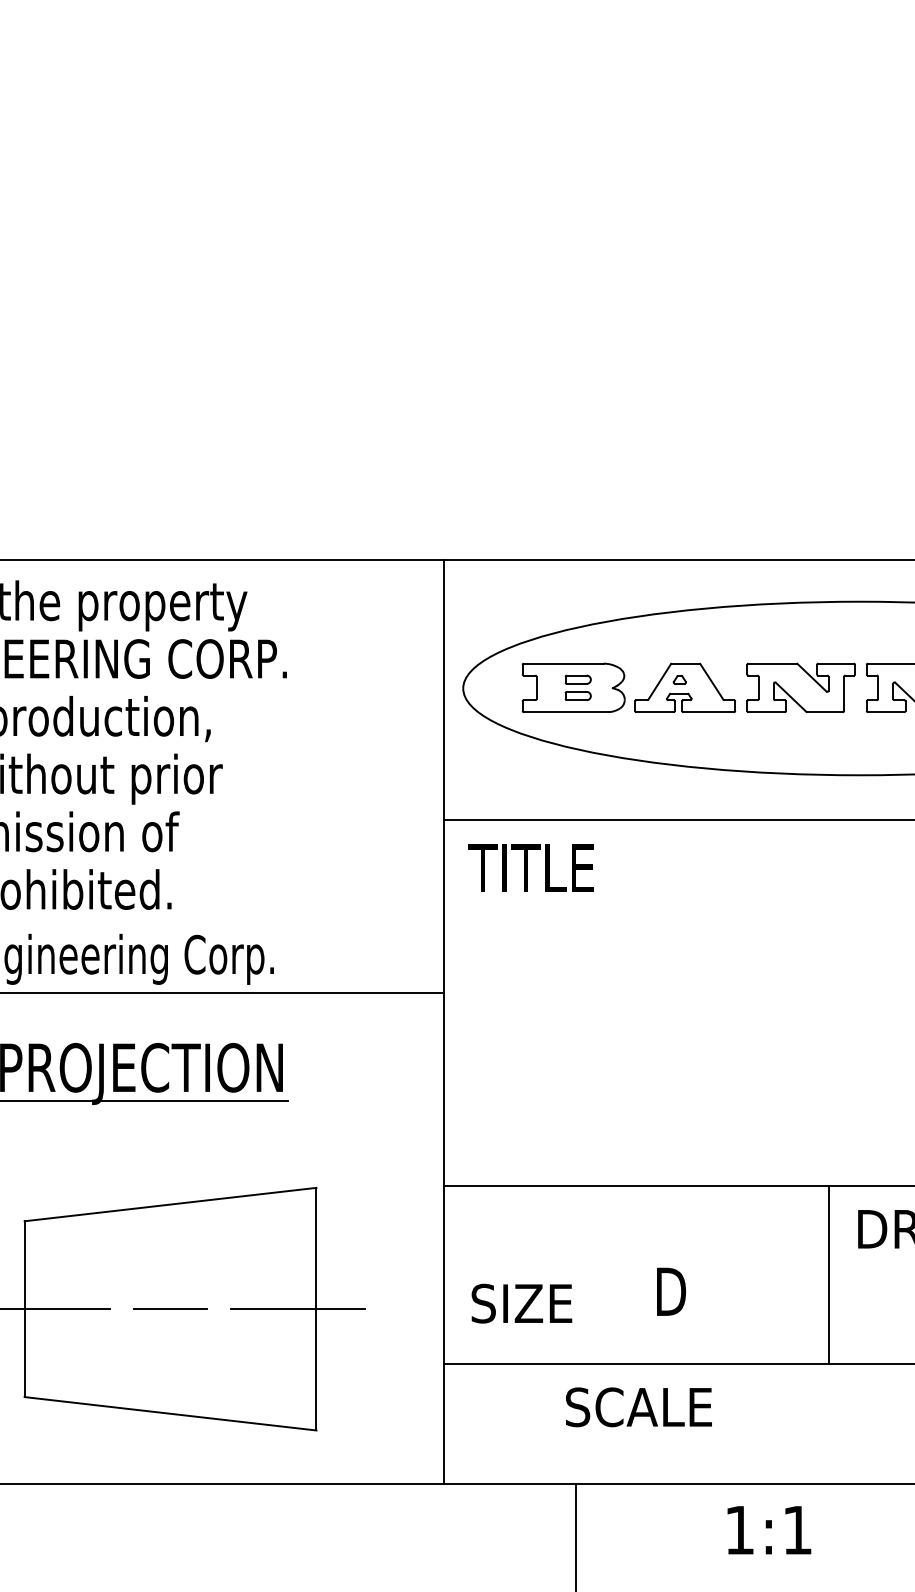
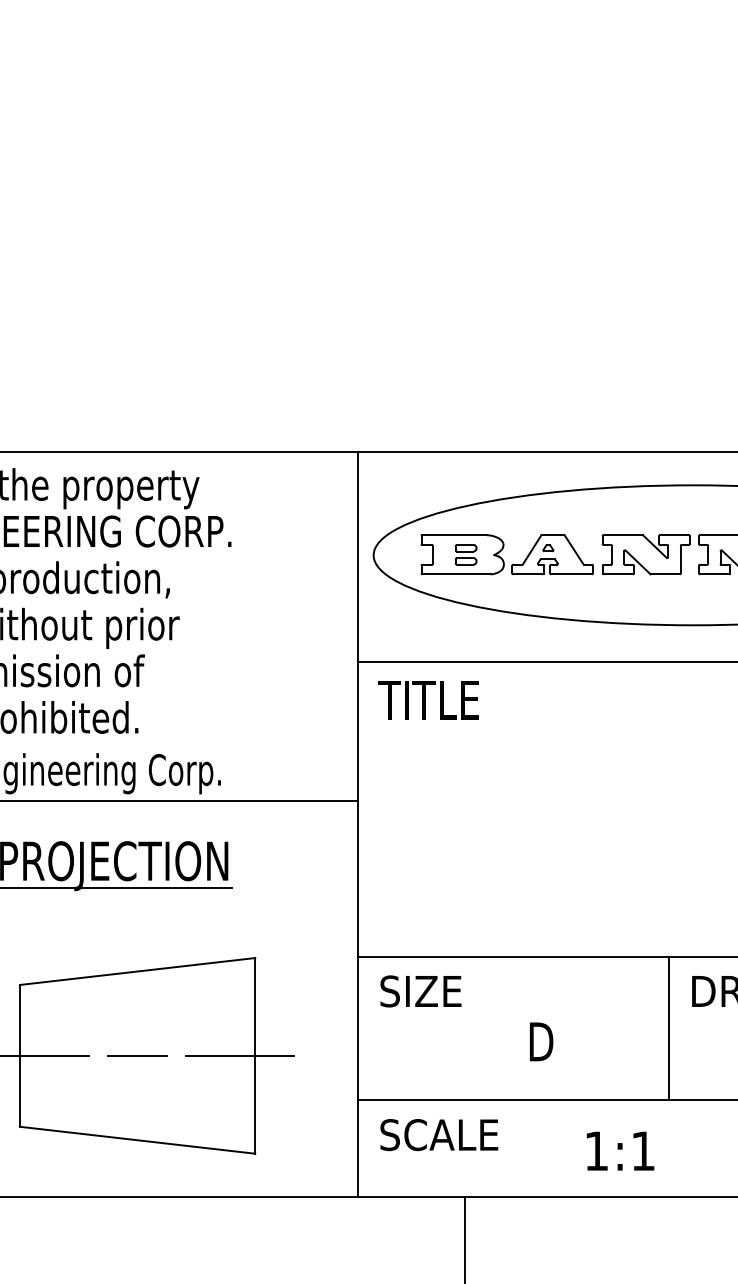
text: (521, 1303) -> (420, 991), moved
text: (639, 1407) -> (439, 1135), moved
text: (769, 1529) -> (620, 1150), moved

